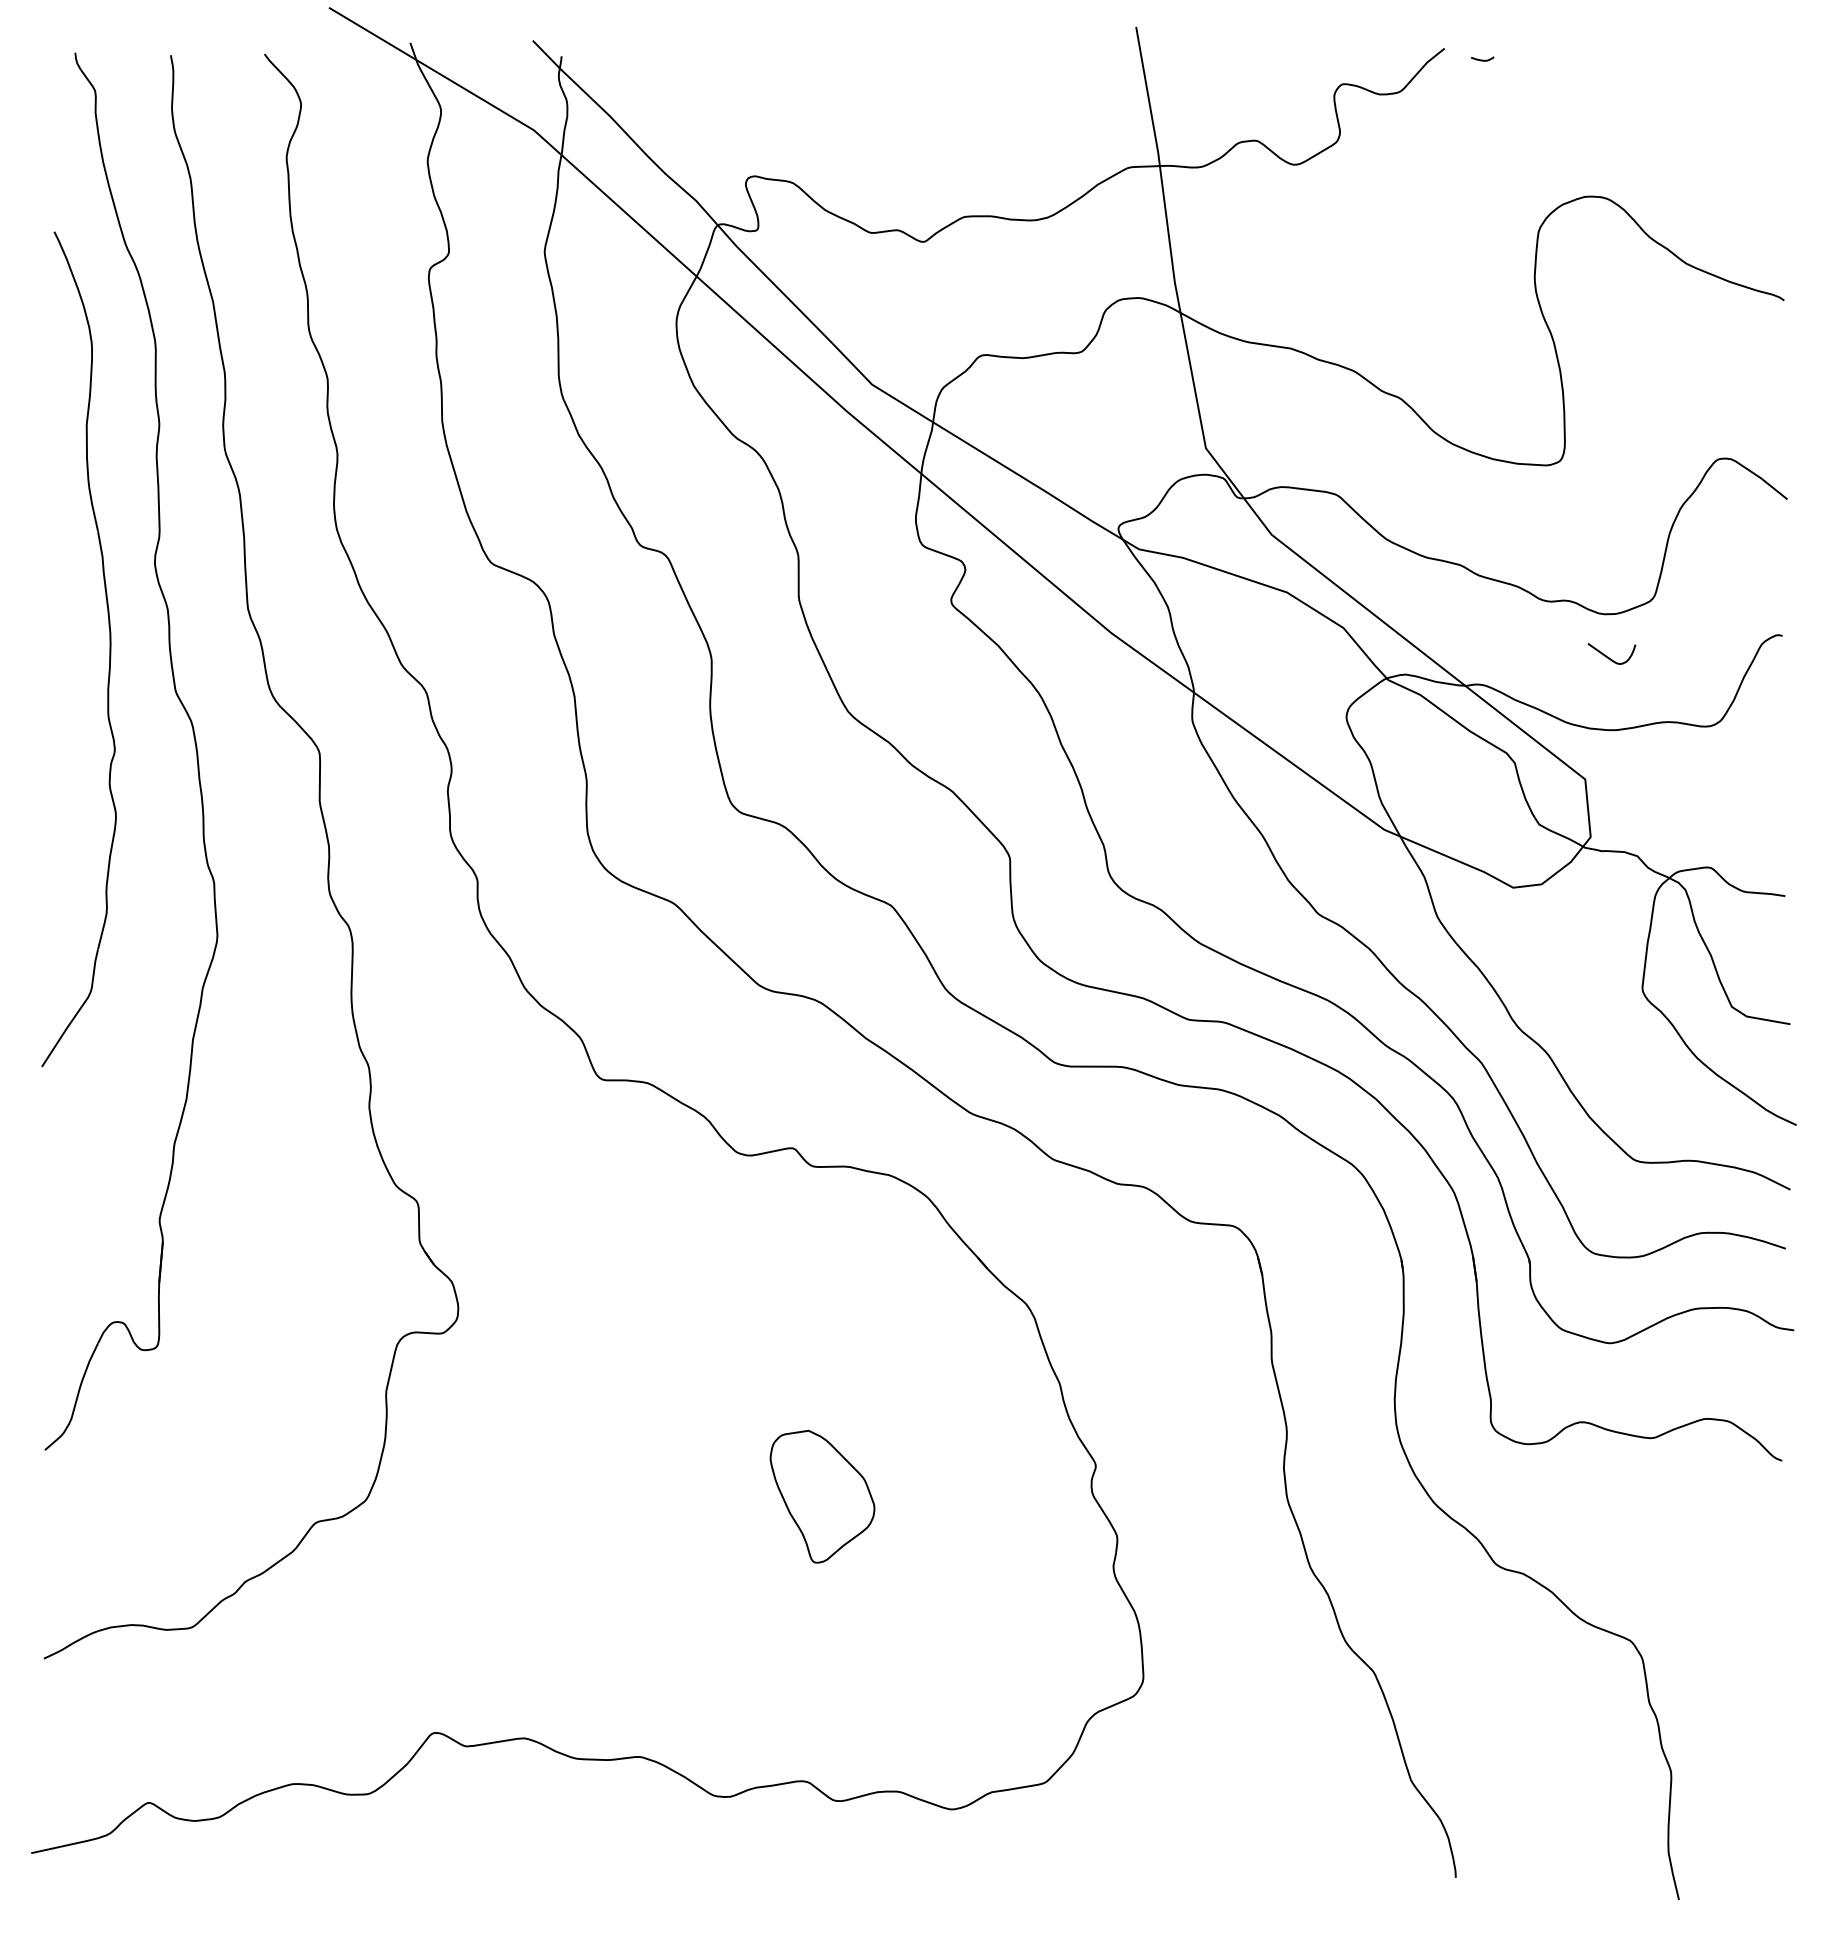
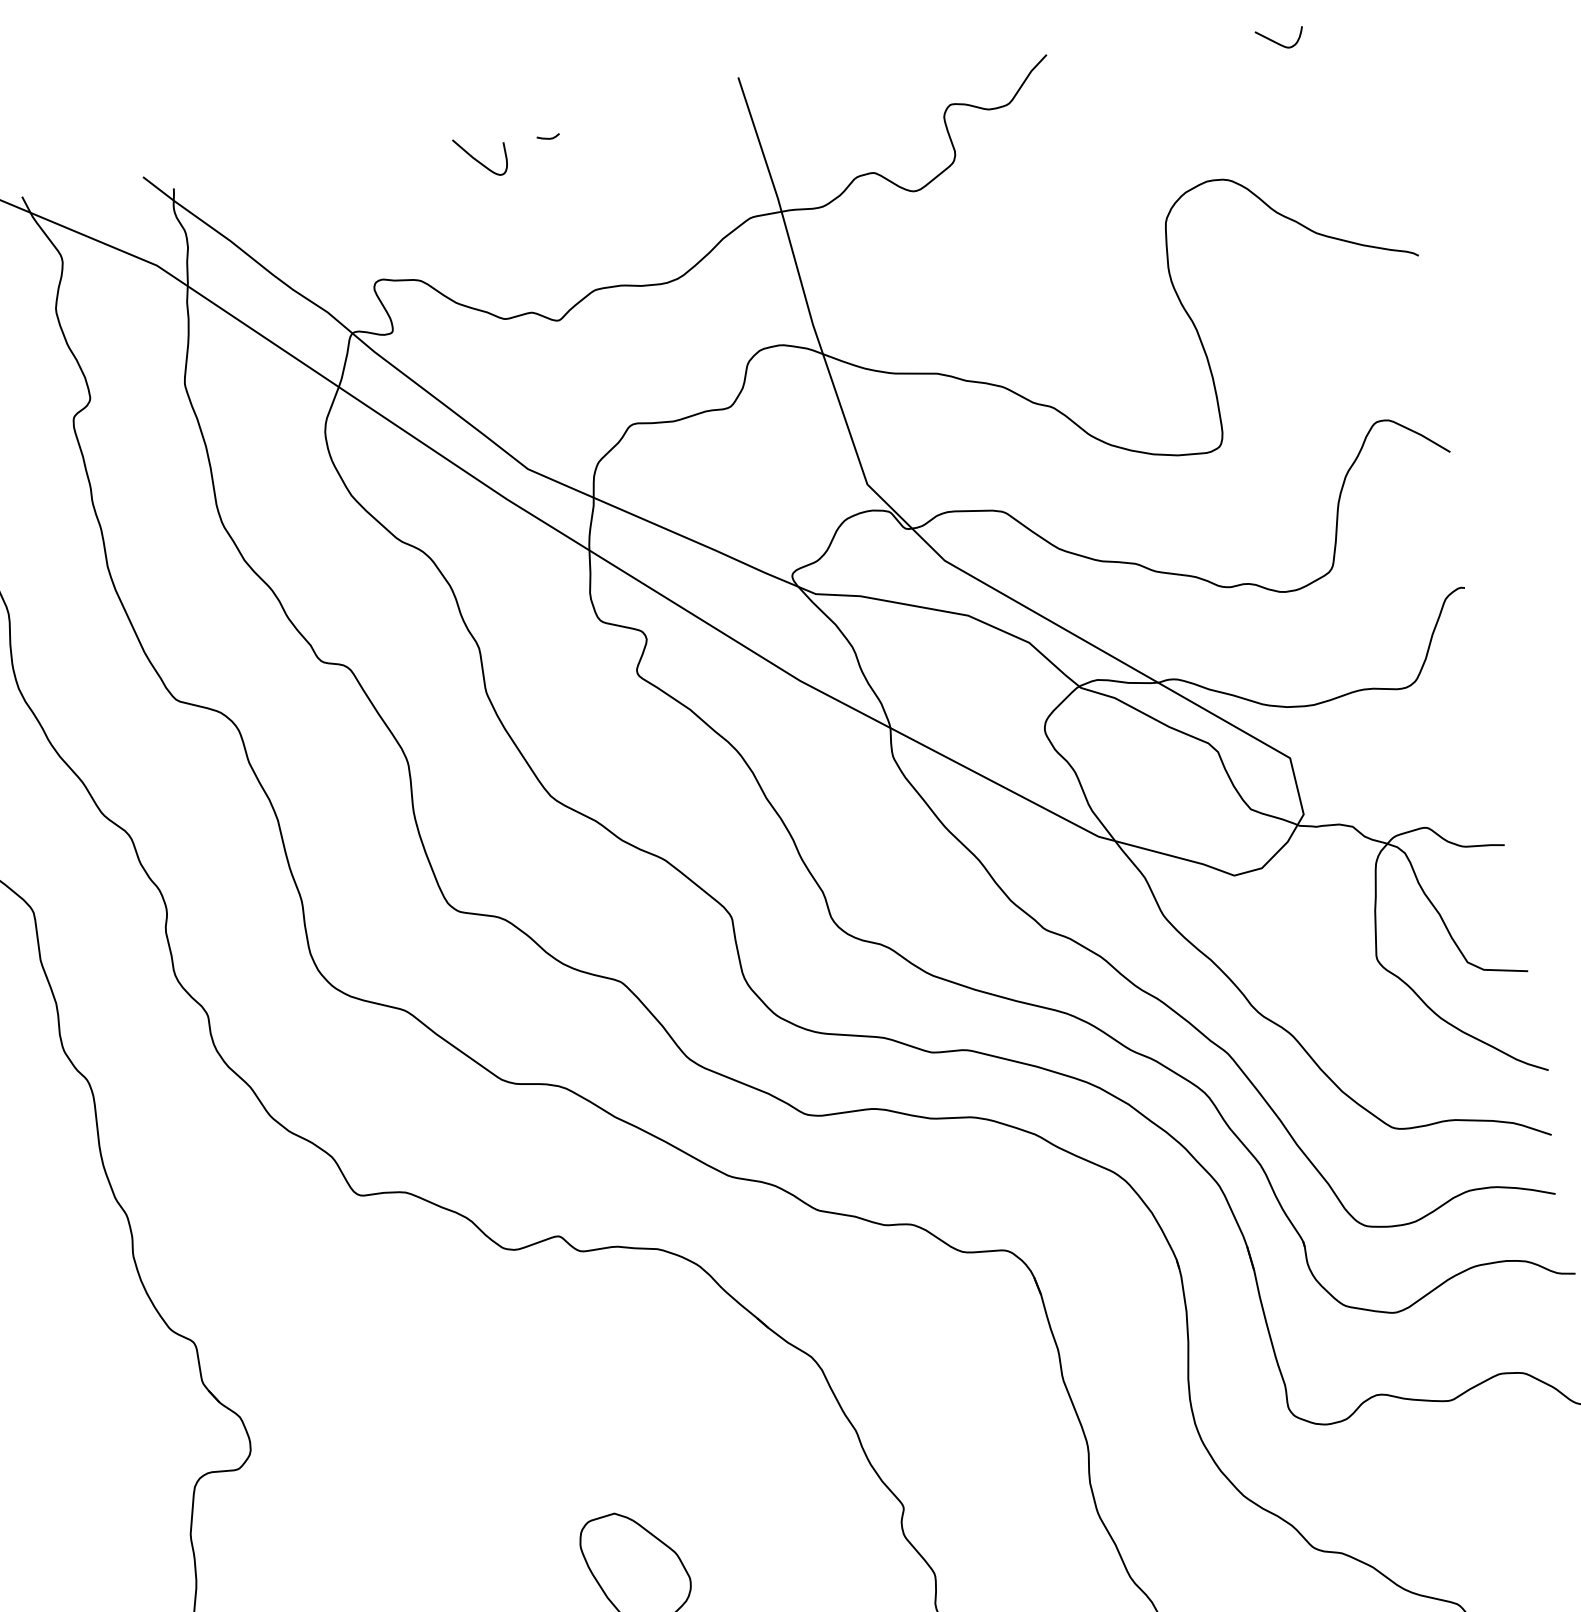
curve: (1482, 59) -> (548, 137), moved
curve: (866, 71) -> (477, 159), added
curve: (1608, 656) -> (1277, 41), moved

